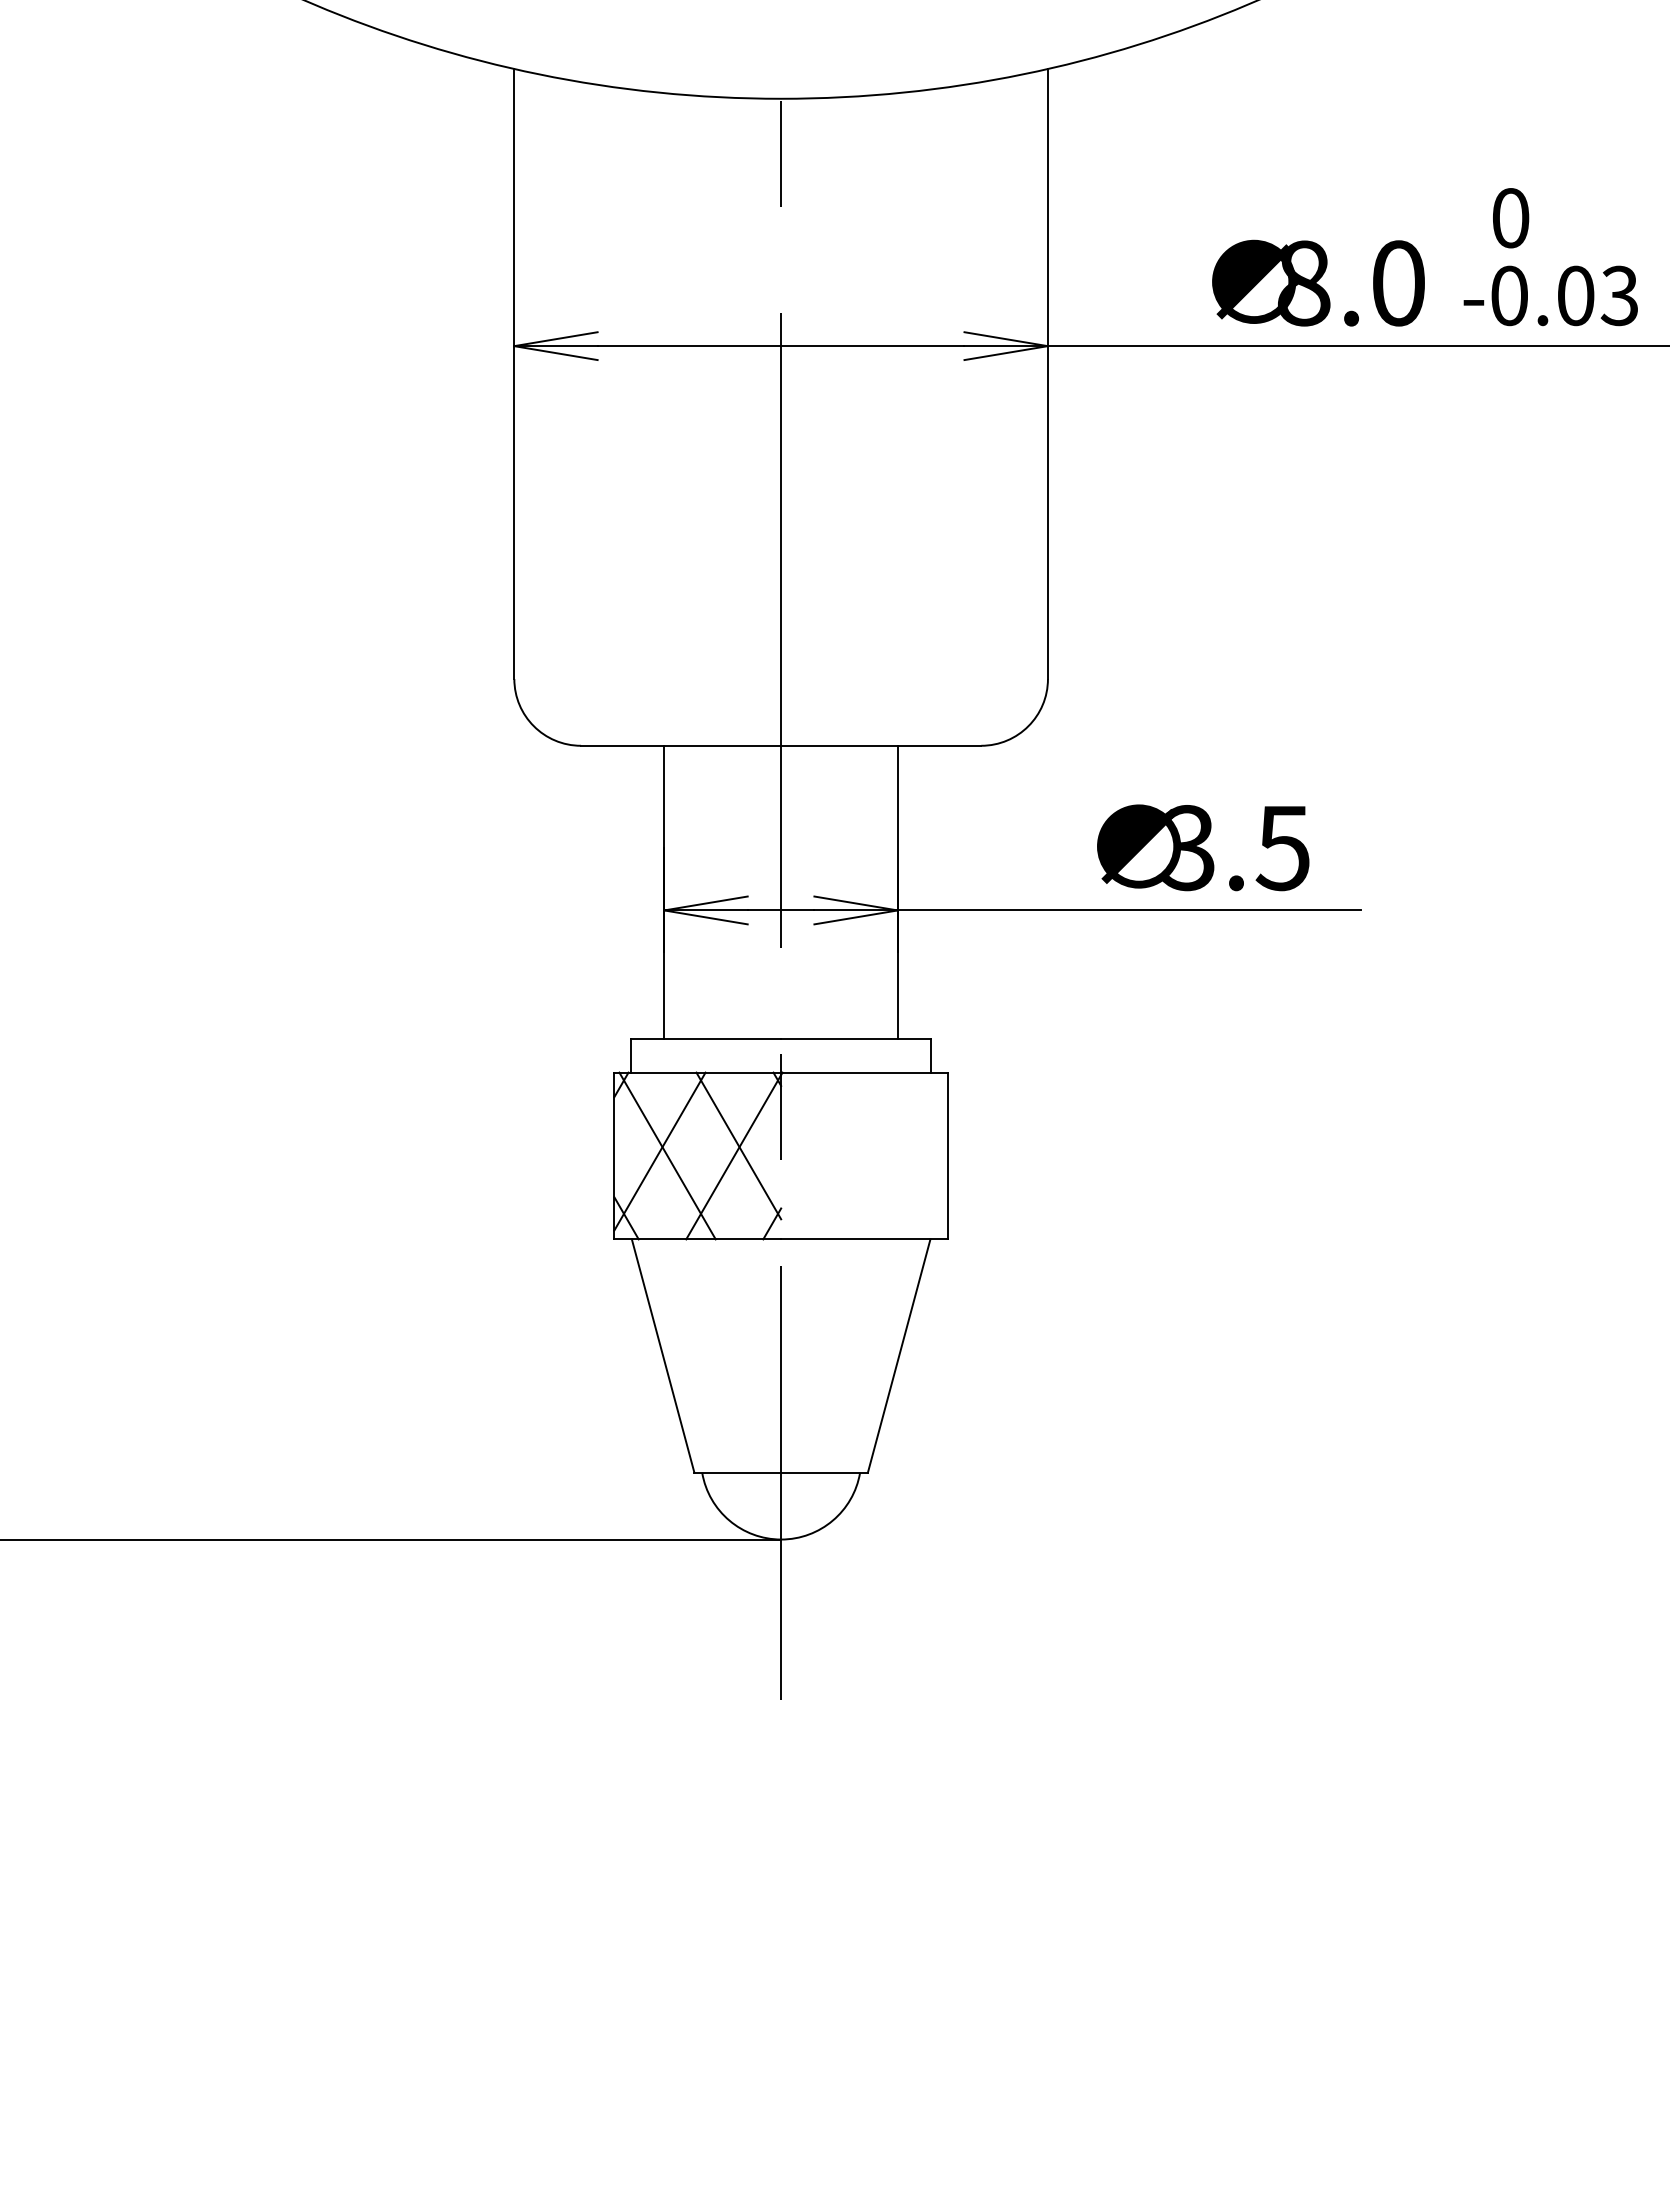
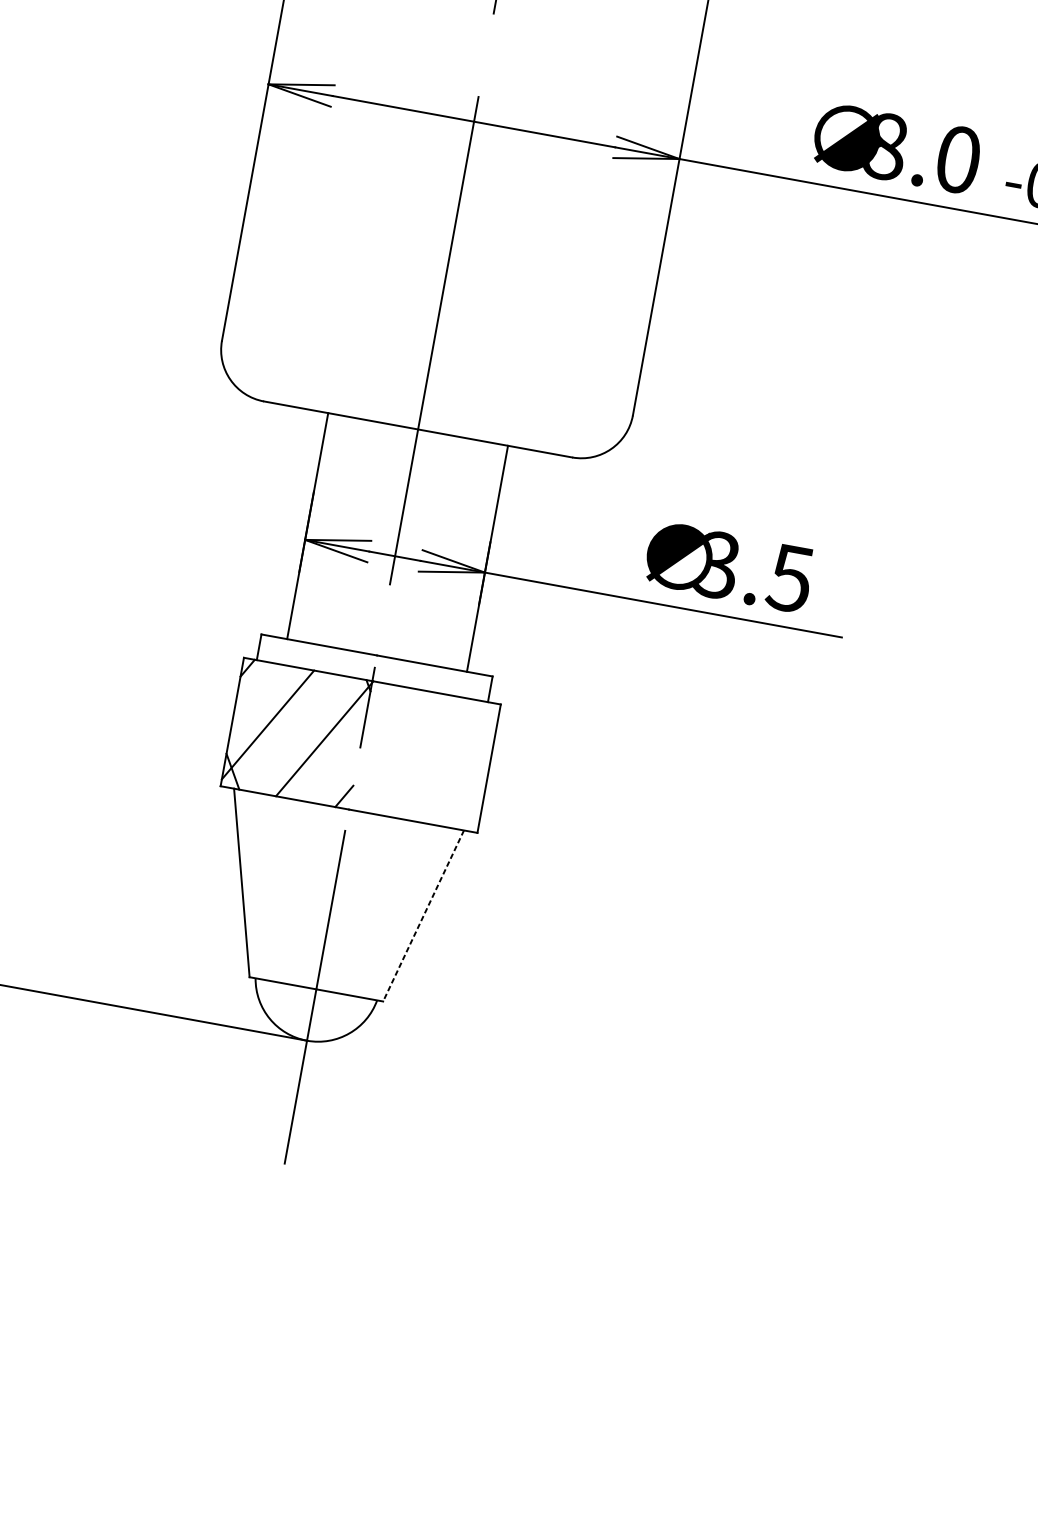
line: (738, 1145) -> (329, 731), removed
line: (667, 1155) -> (273, 729), removed
line: (899, 1356) -> (423, 916), solid -> dashed

